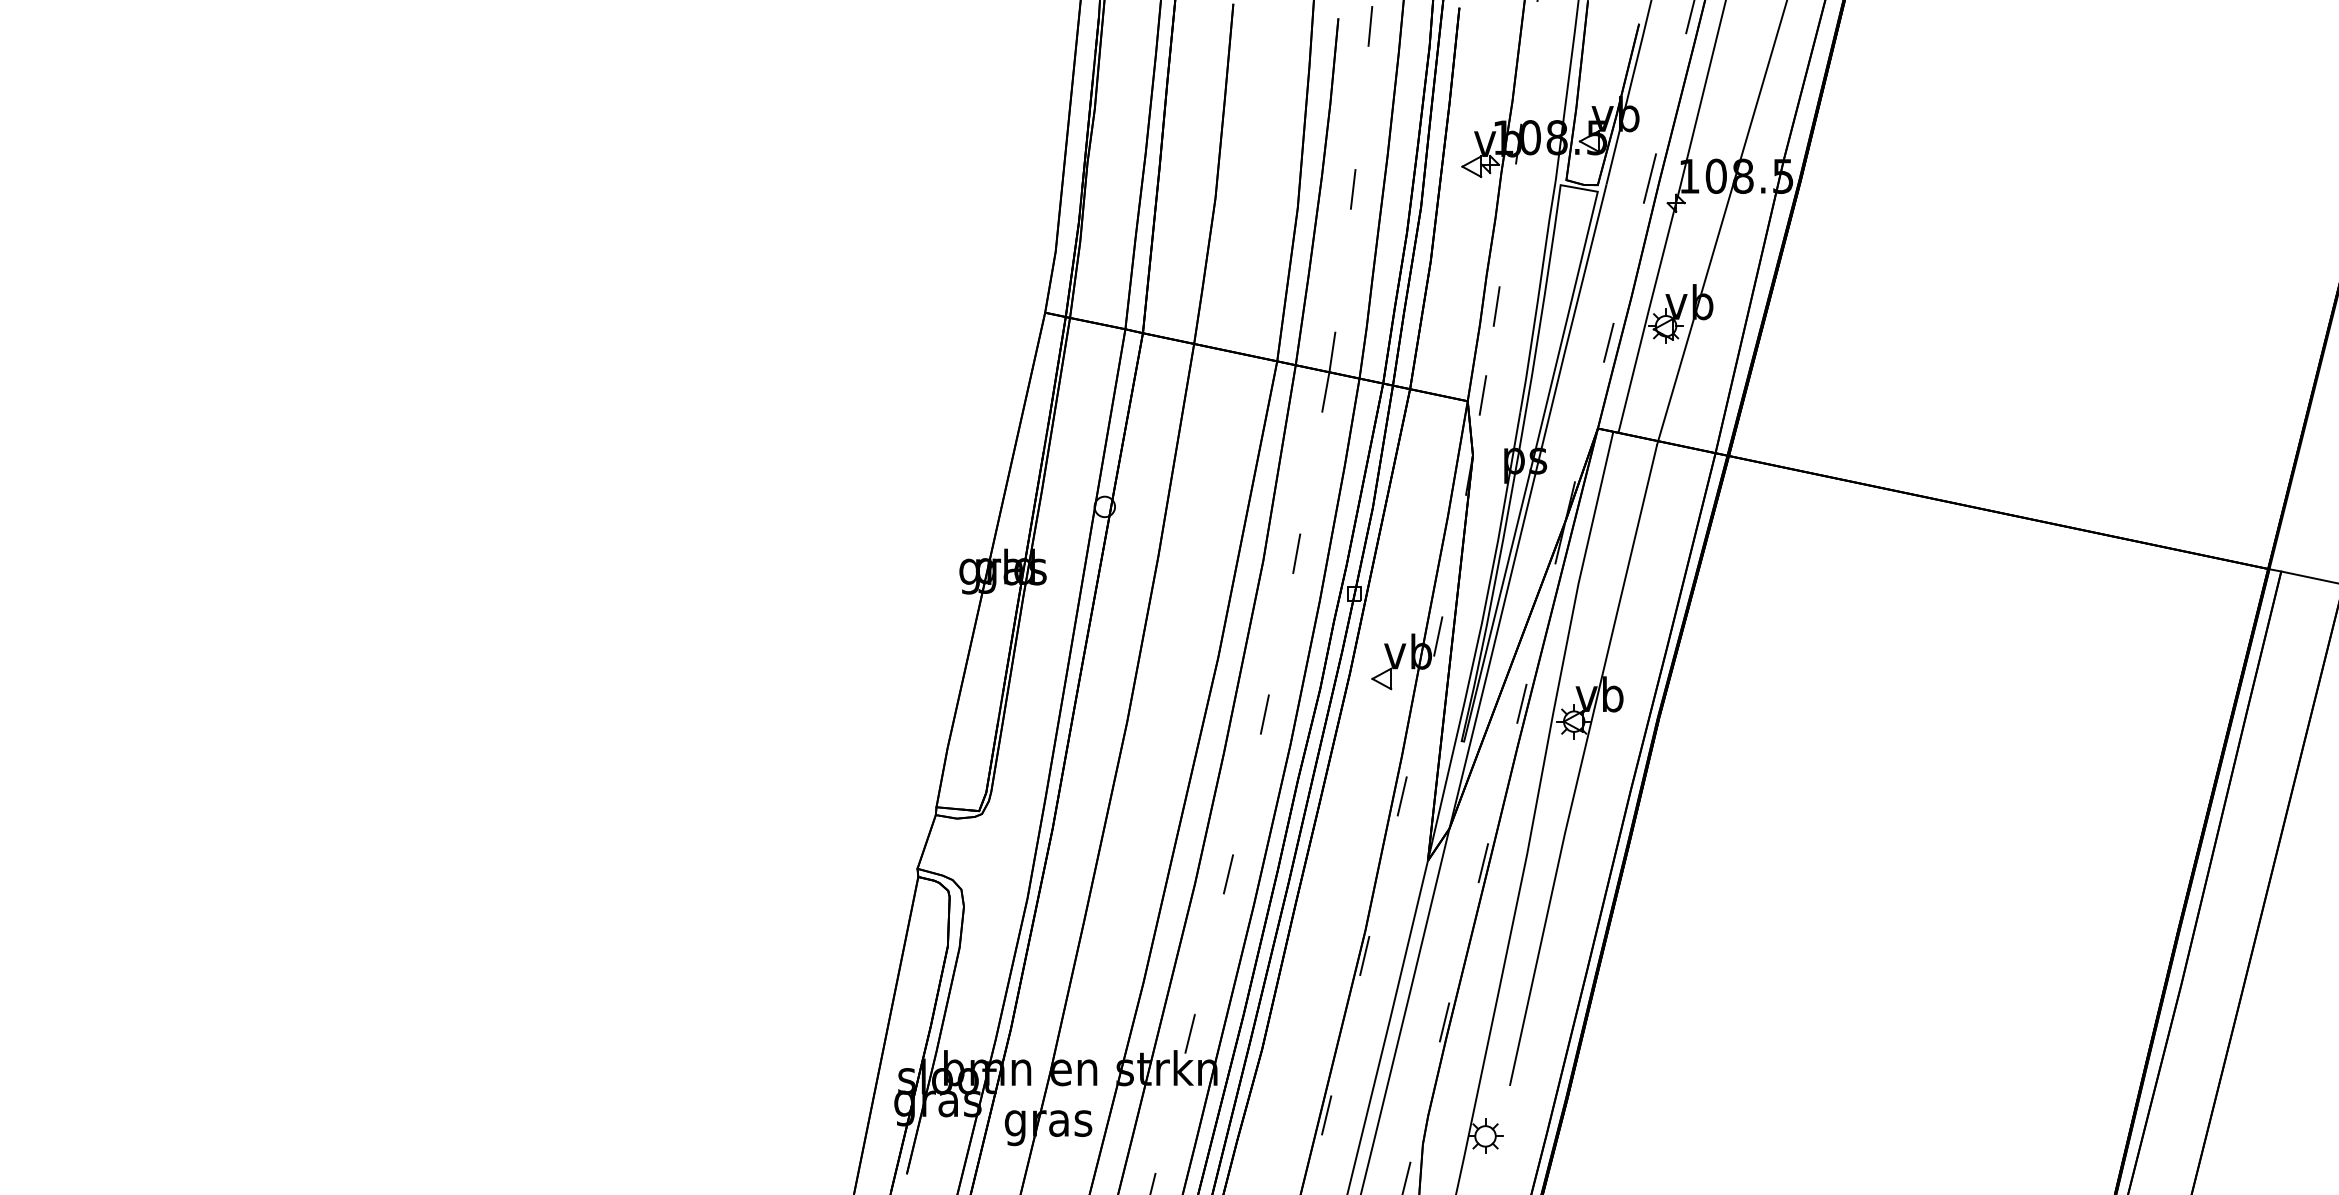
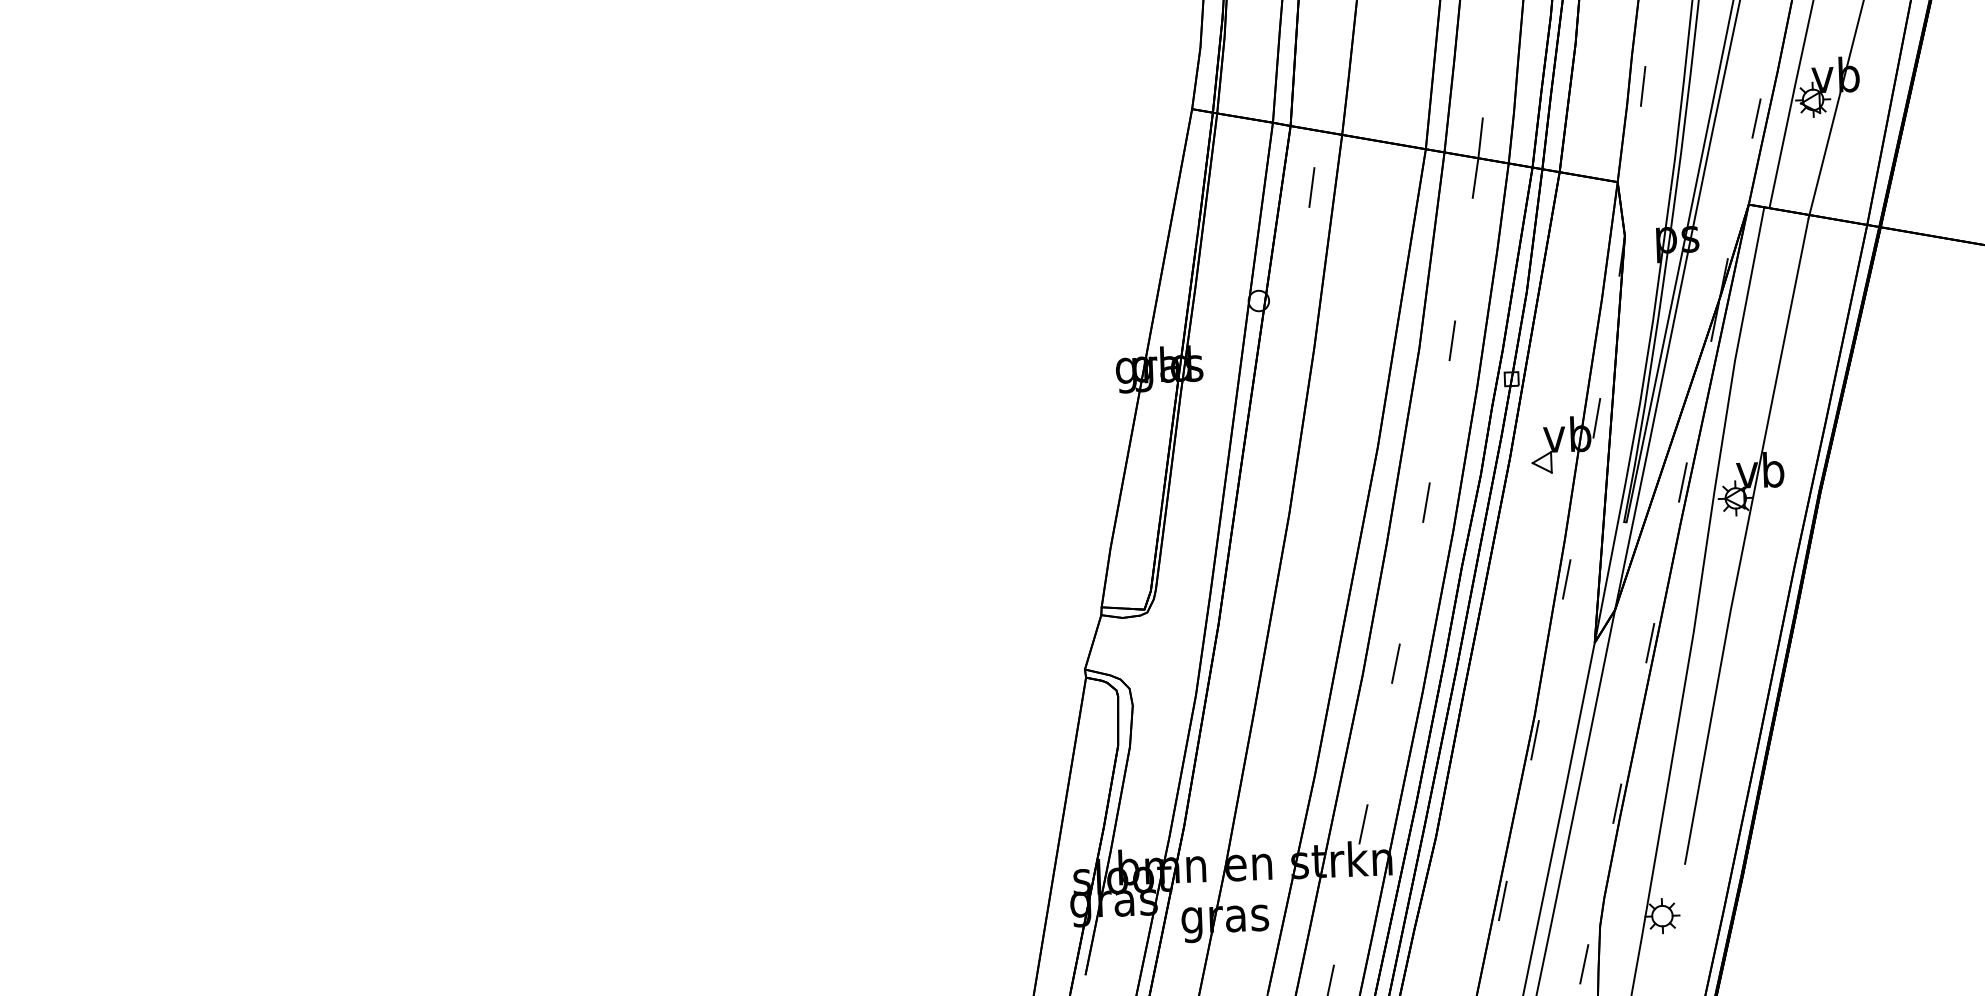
line: (1482, 395) -> (1311, 187), moved

